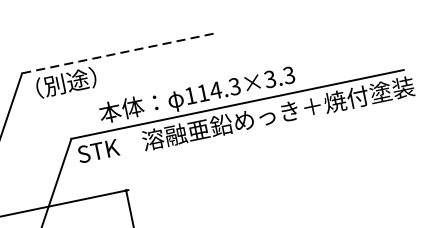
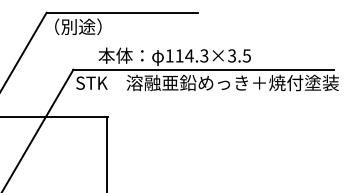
line: (118, 52) -> (122, 12), dashed -> solid
text: (288, 74) -> (246, 55), 114.3×3.3 -> 114.3×3.5

